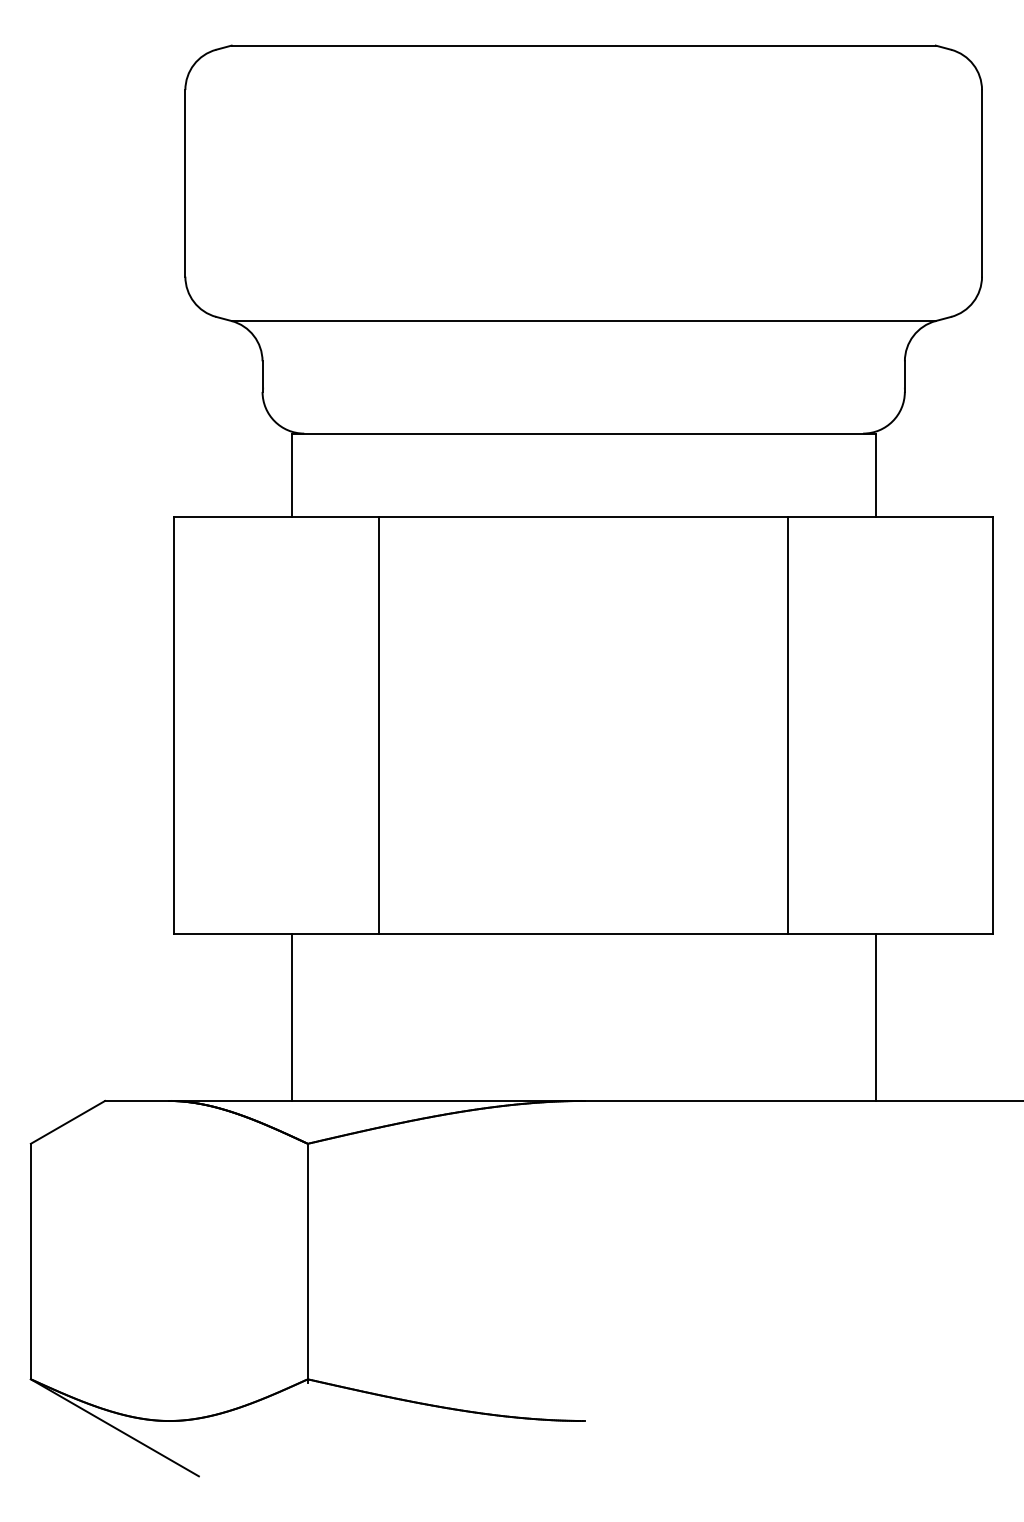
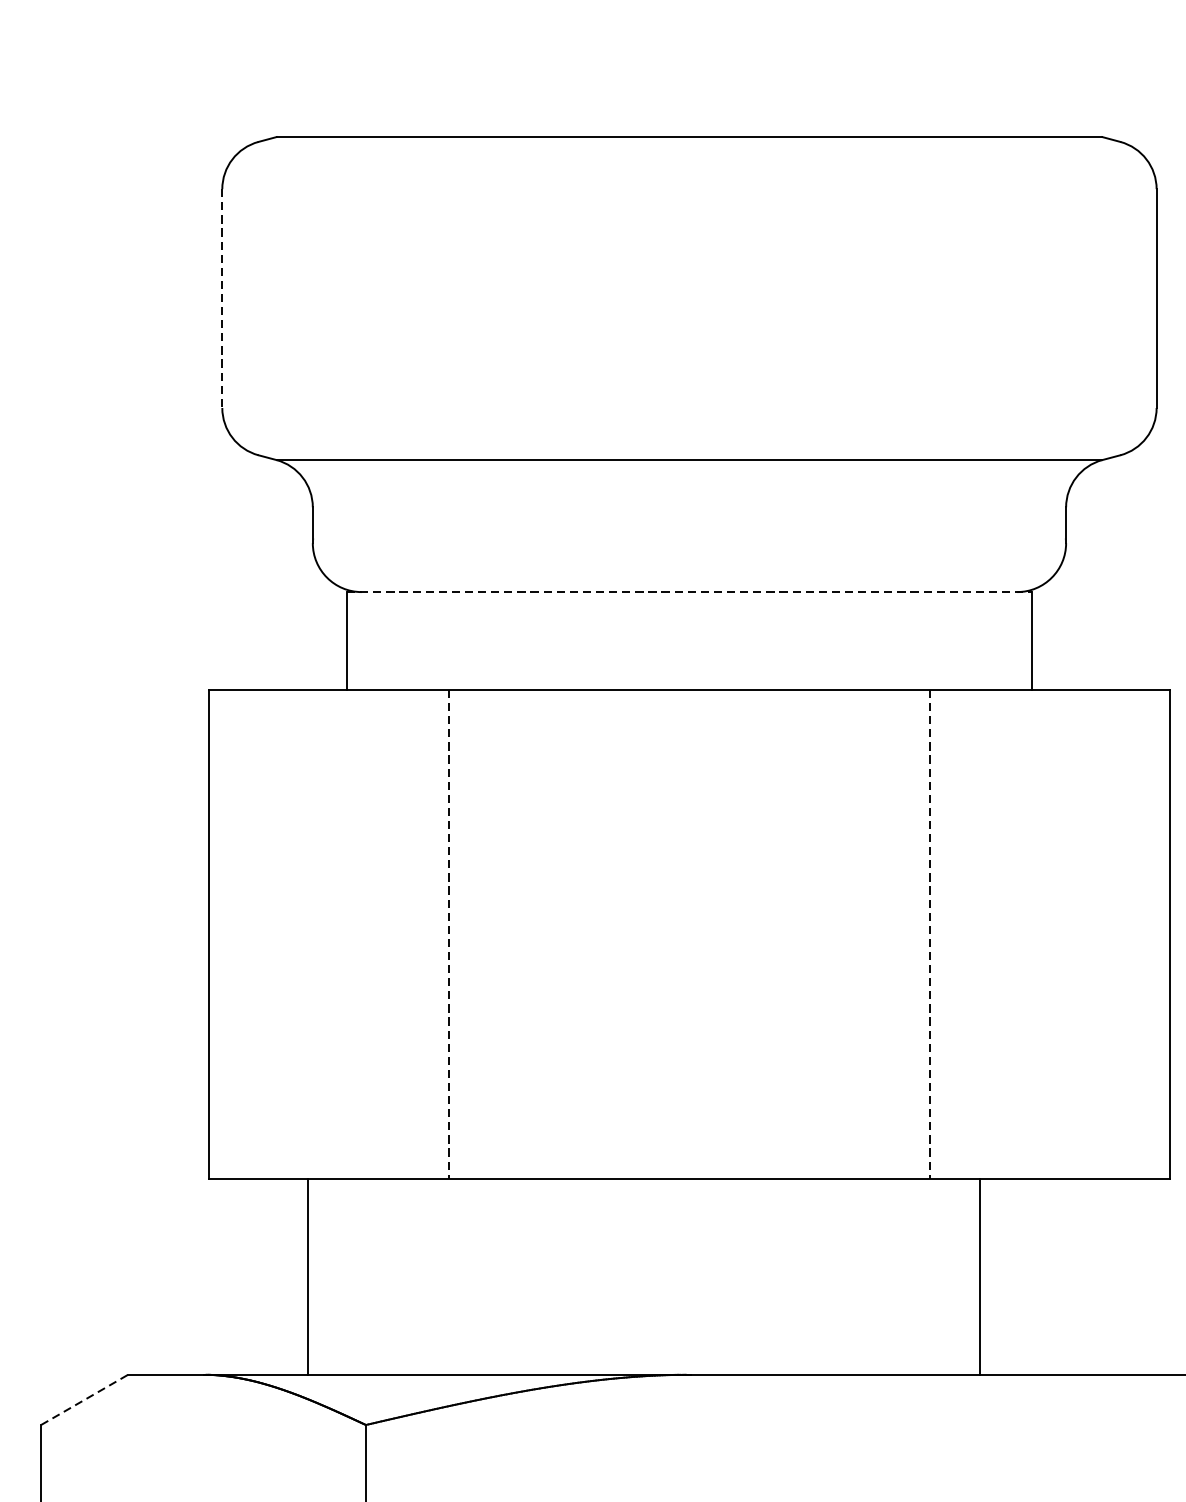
line: (185, 183) -> (222, 298), solid -> dashed
line: (583, 433) -> (689, 591), solid -> dashed
line: (379, 725) -> (449, 934), solid -> dashed
line: (788, 725) -> (929, 934), solid -> dashed
line: (291, 1017) -> (308, 1276), moved
line: (875, 1017) -> (980, 1276), moved
line: (68, 1122) -> (85, 1400), solid -> dashed

